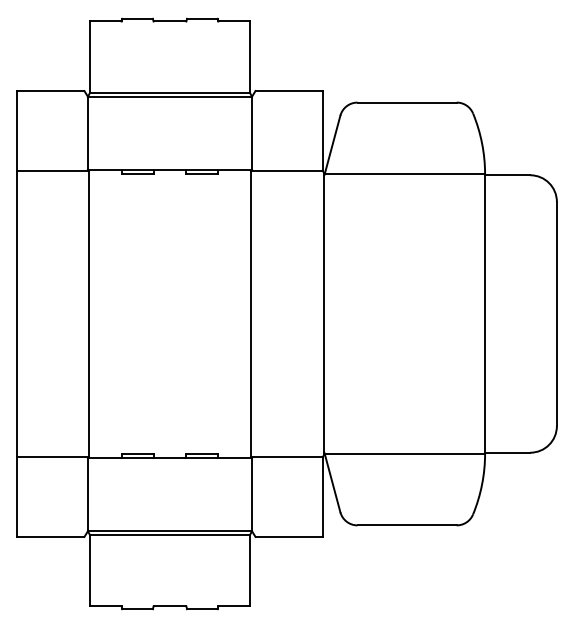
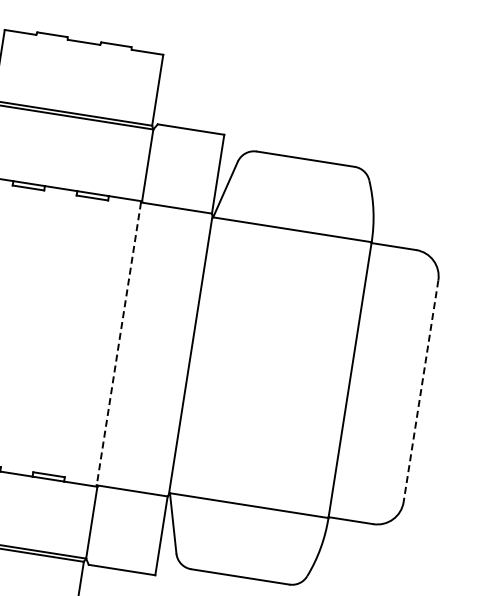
line: (251, 314) -> (119, 344), solid -> dashed
line: (556, 314) -> (420, 391), solid -> dashed

